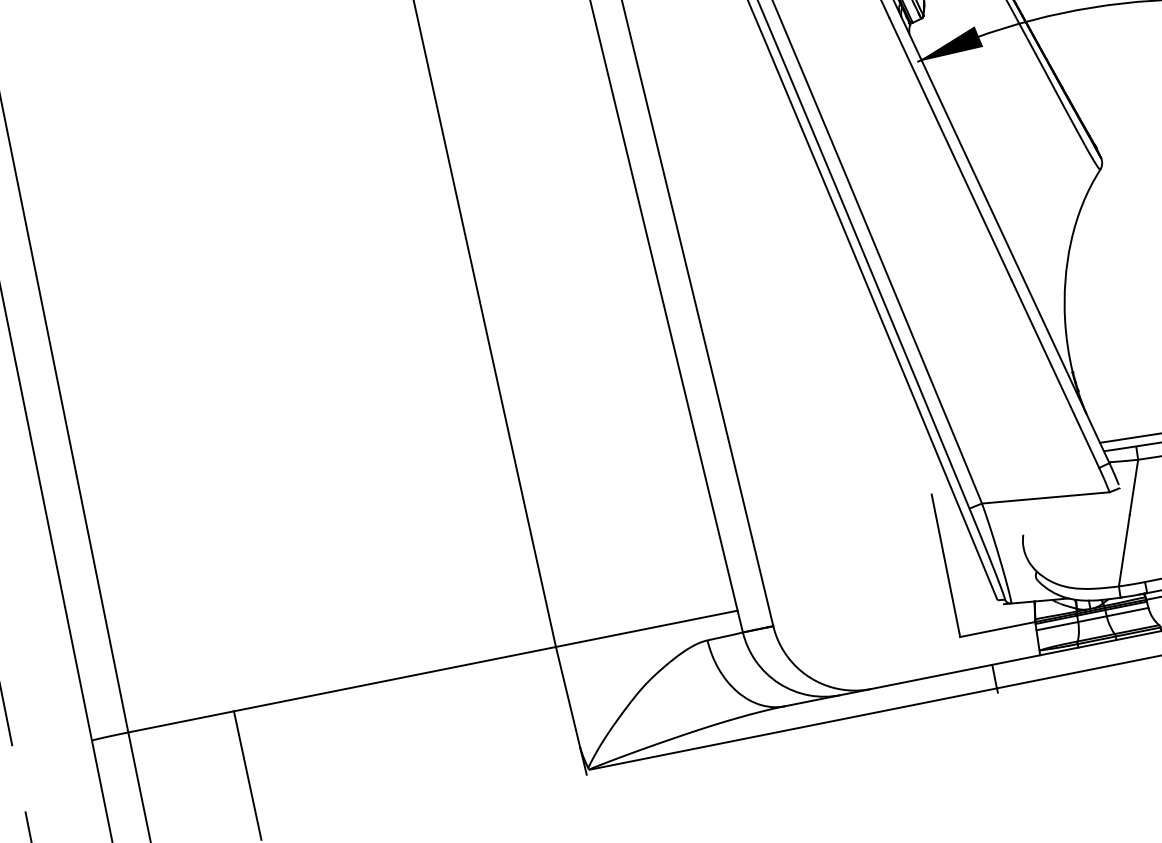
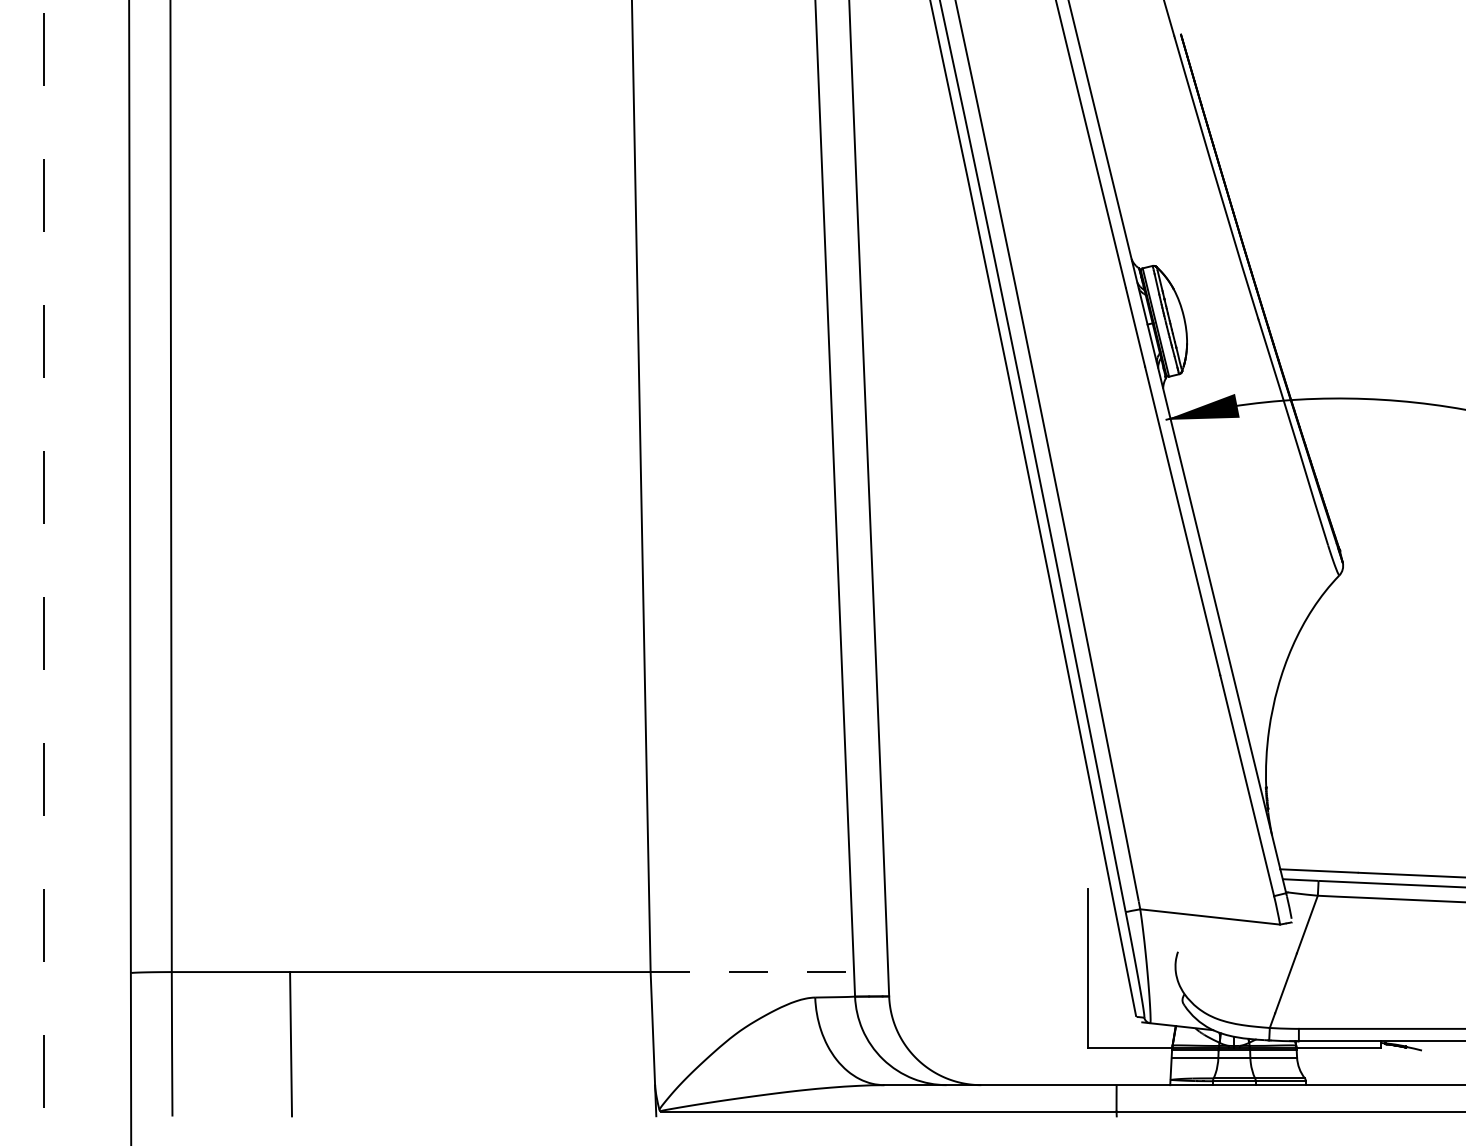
line: (647, 629) -> (752, 972), solid -> dashed

